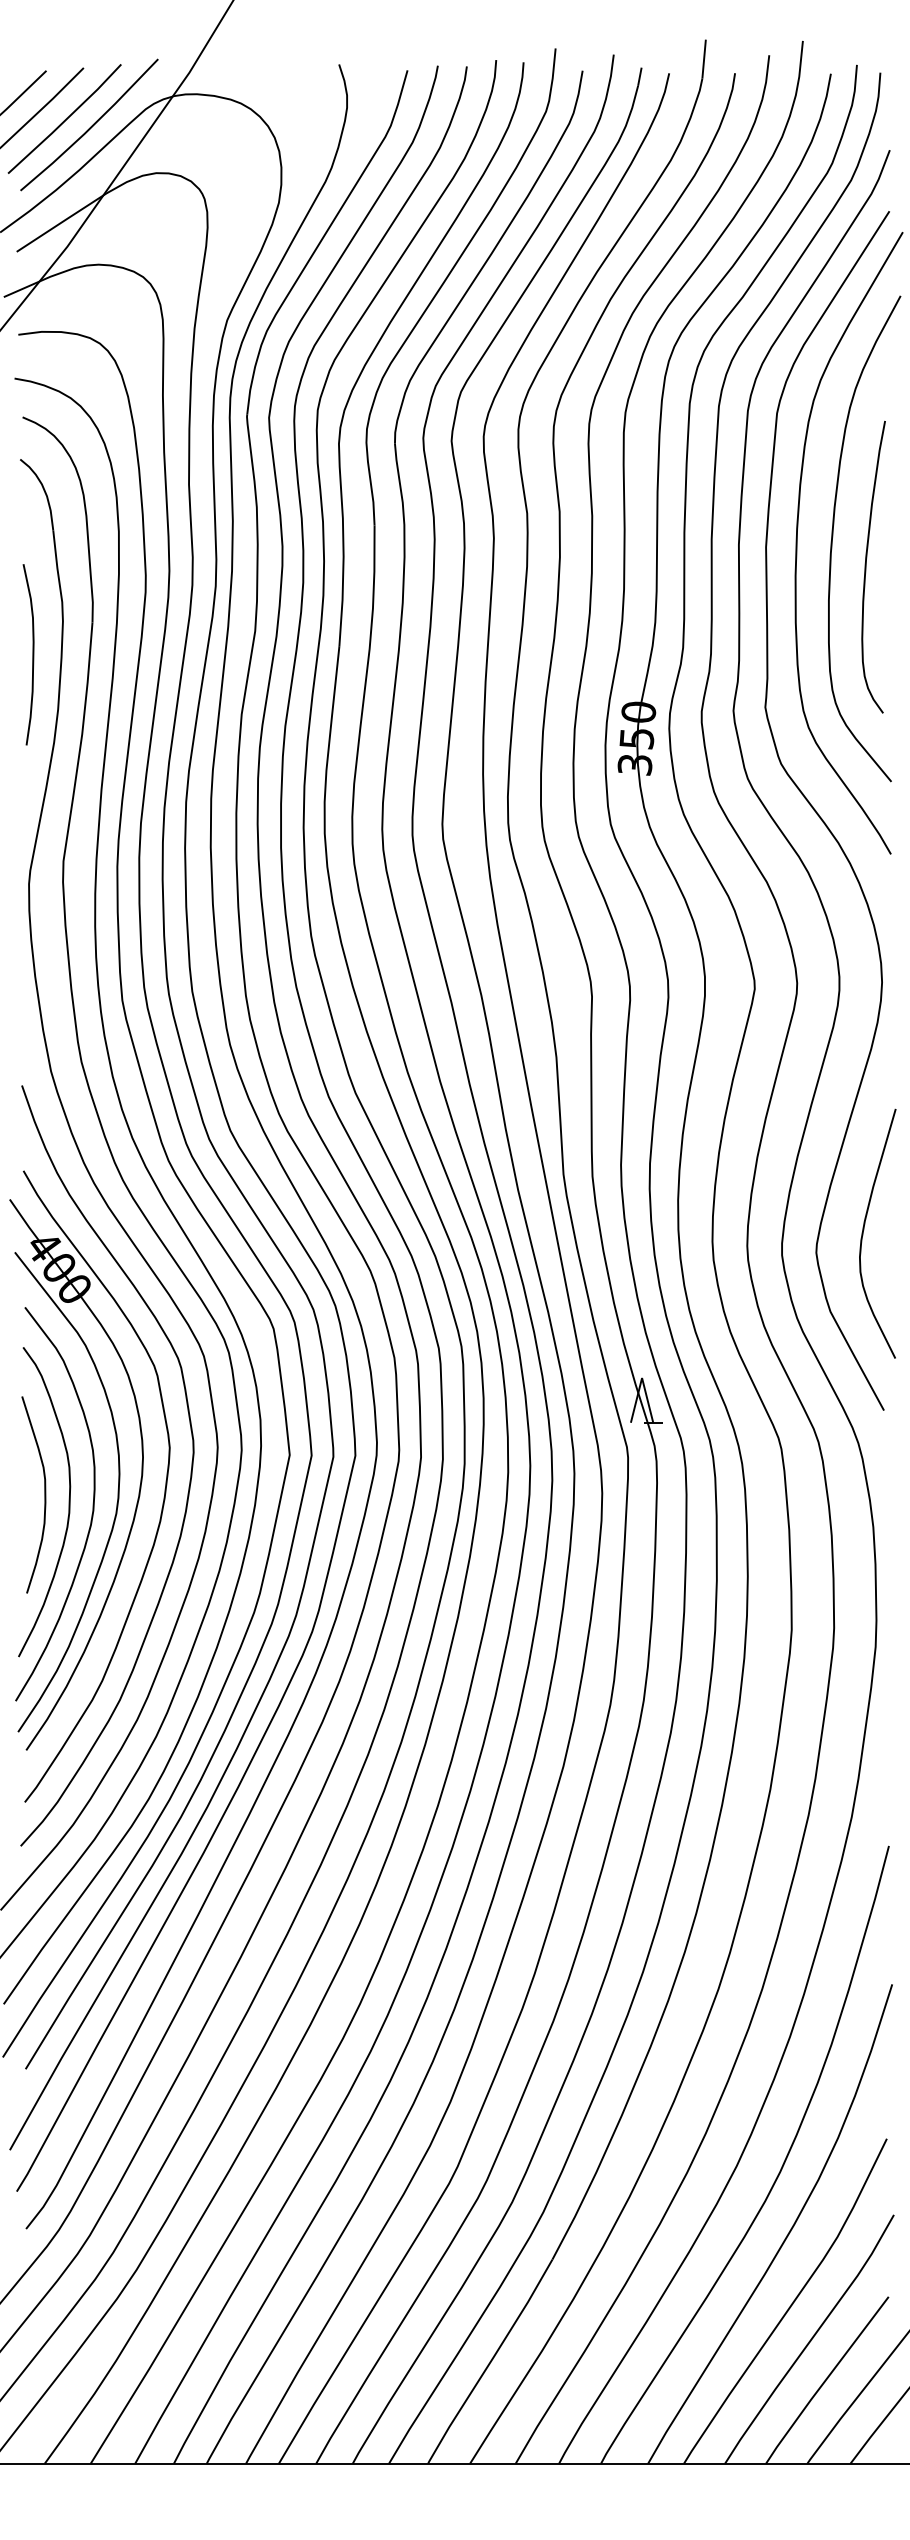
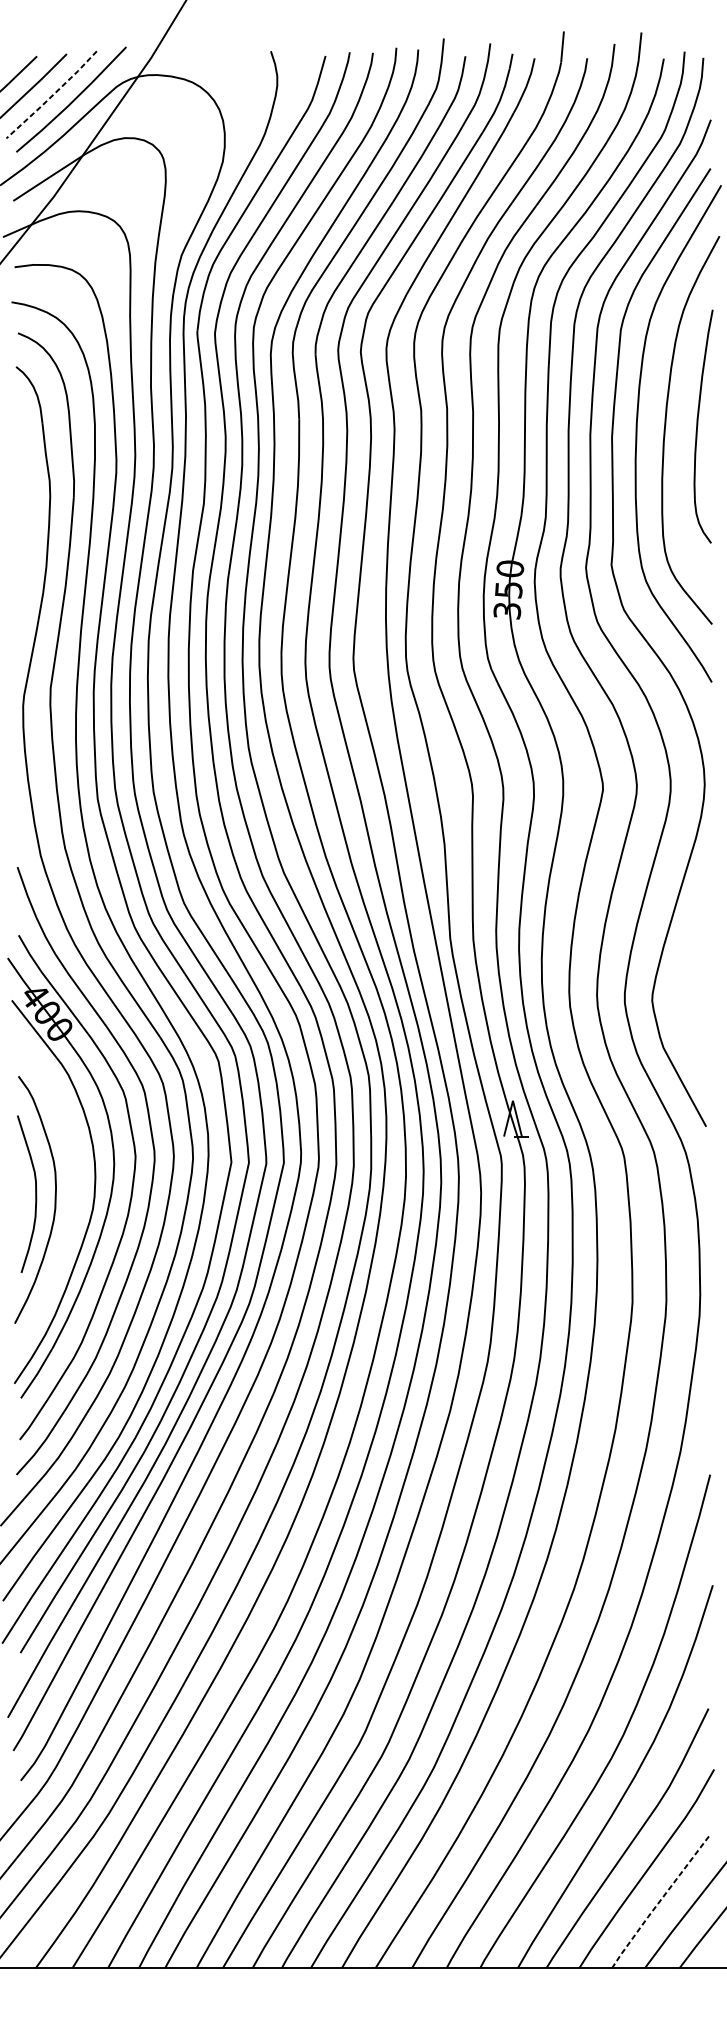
line: (65, 120) -> (52, 96), solid -> dashed
curve: (866, 566) -> (697, 426), moved
curve: (32, 654) -> (25, 522), removed
curve: (864, 1230) -> (690, 982), removed
curve: (92, 1504) -> (73, 1201), removed
line: (825, 2380) -> (659, 1901), solid -> dashed

